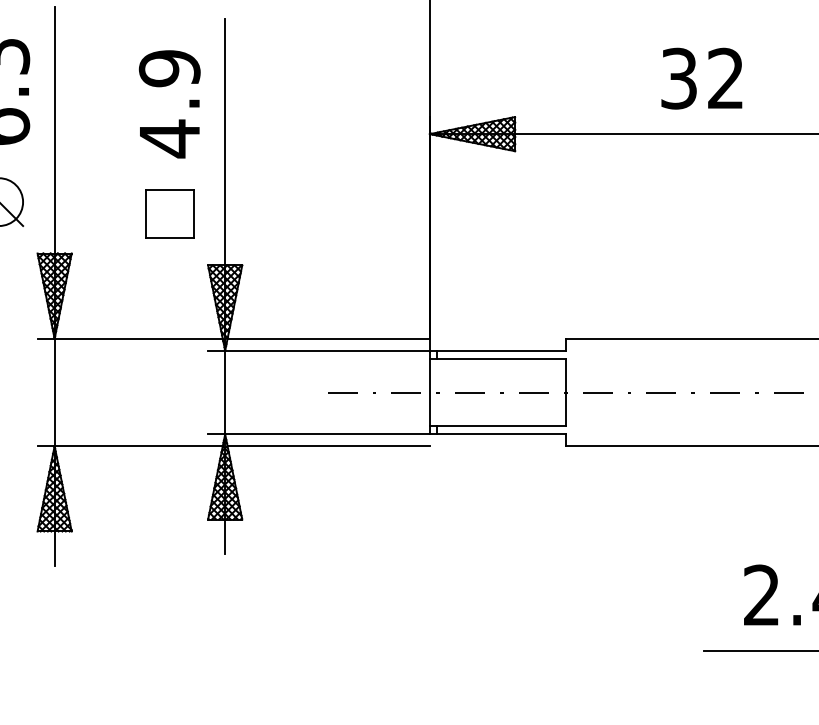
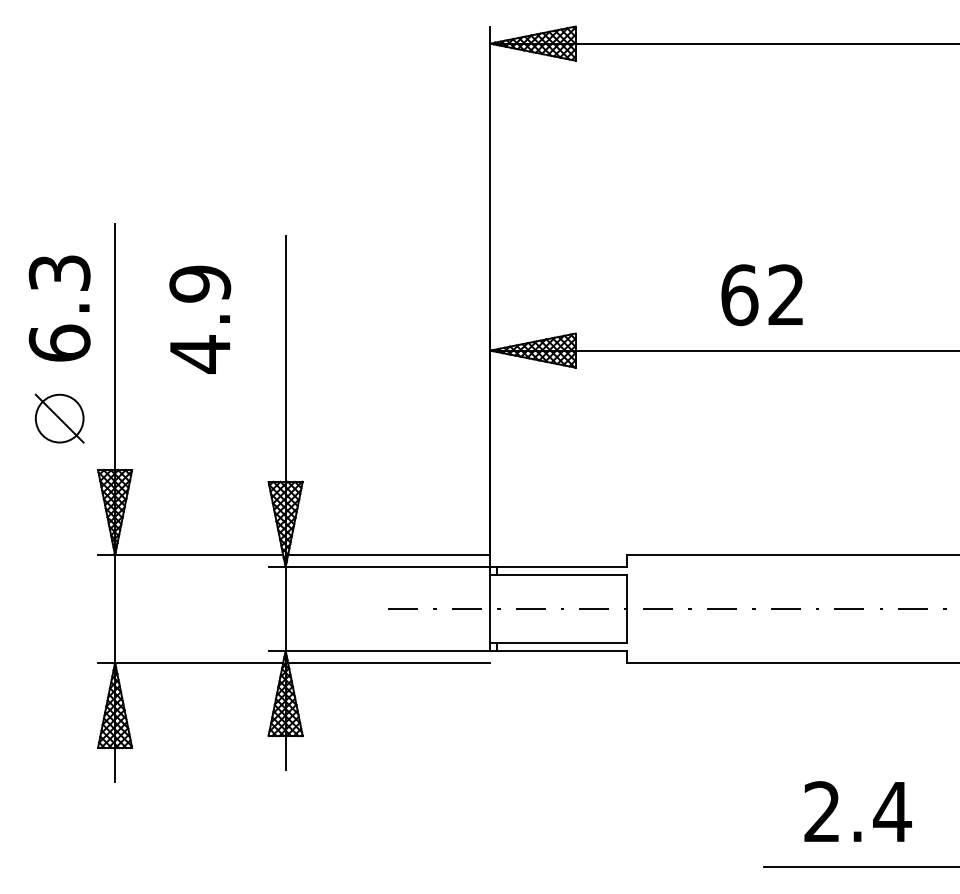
text: (679, 78) -> (739, 295), 32 -> 62
text: (170, 103) -> (200, 319), moved
part: (169, 213) -> (229, 430), removed

